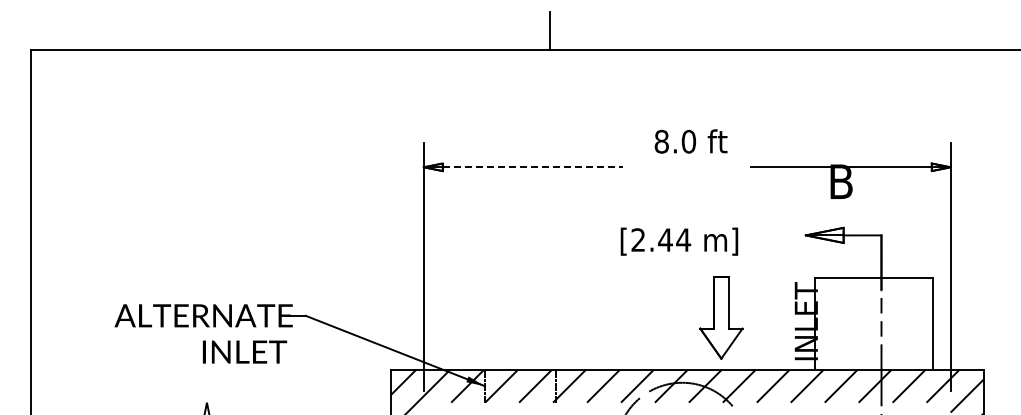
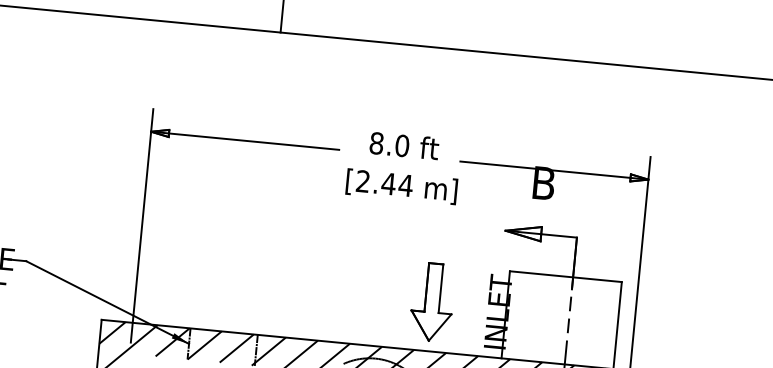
text: (690, 141) -> (403, 145), moved
line: (533, 167) -> (254, 141), dashed -> solid
text: (679, 241) -> (401, 186), moved
part: (721, 317) -> (432, 301), moved

